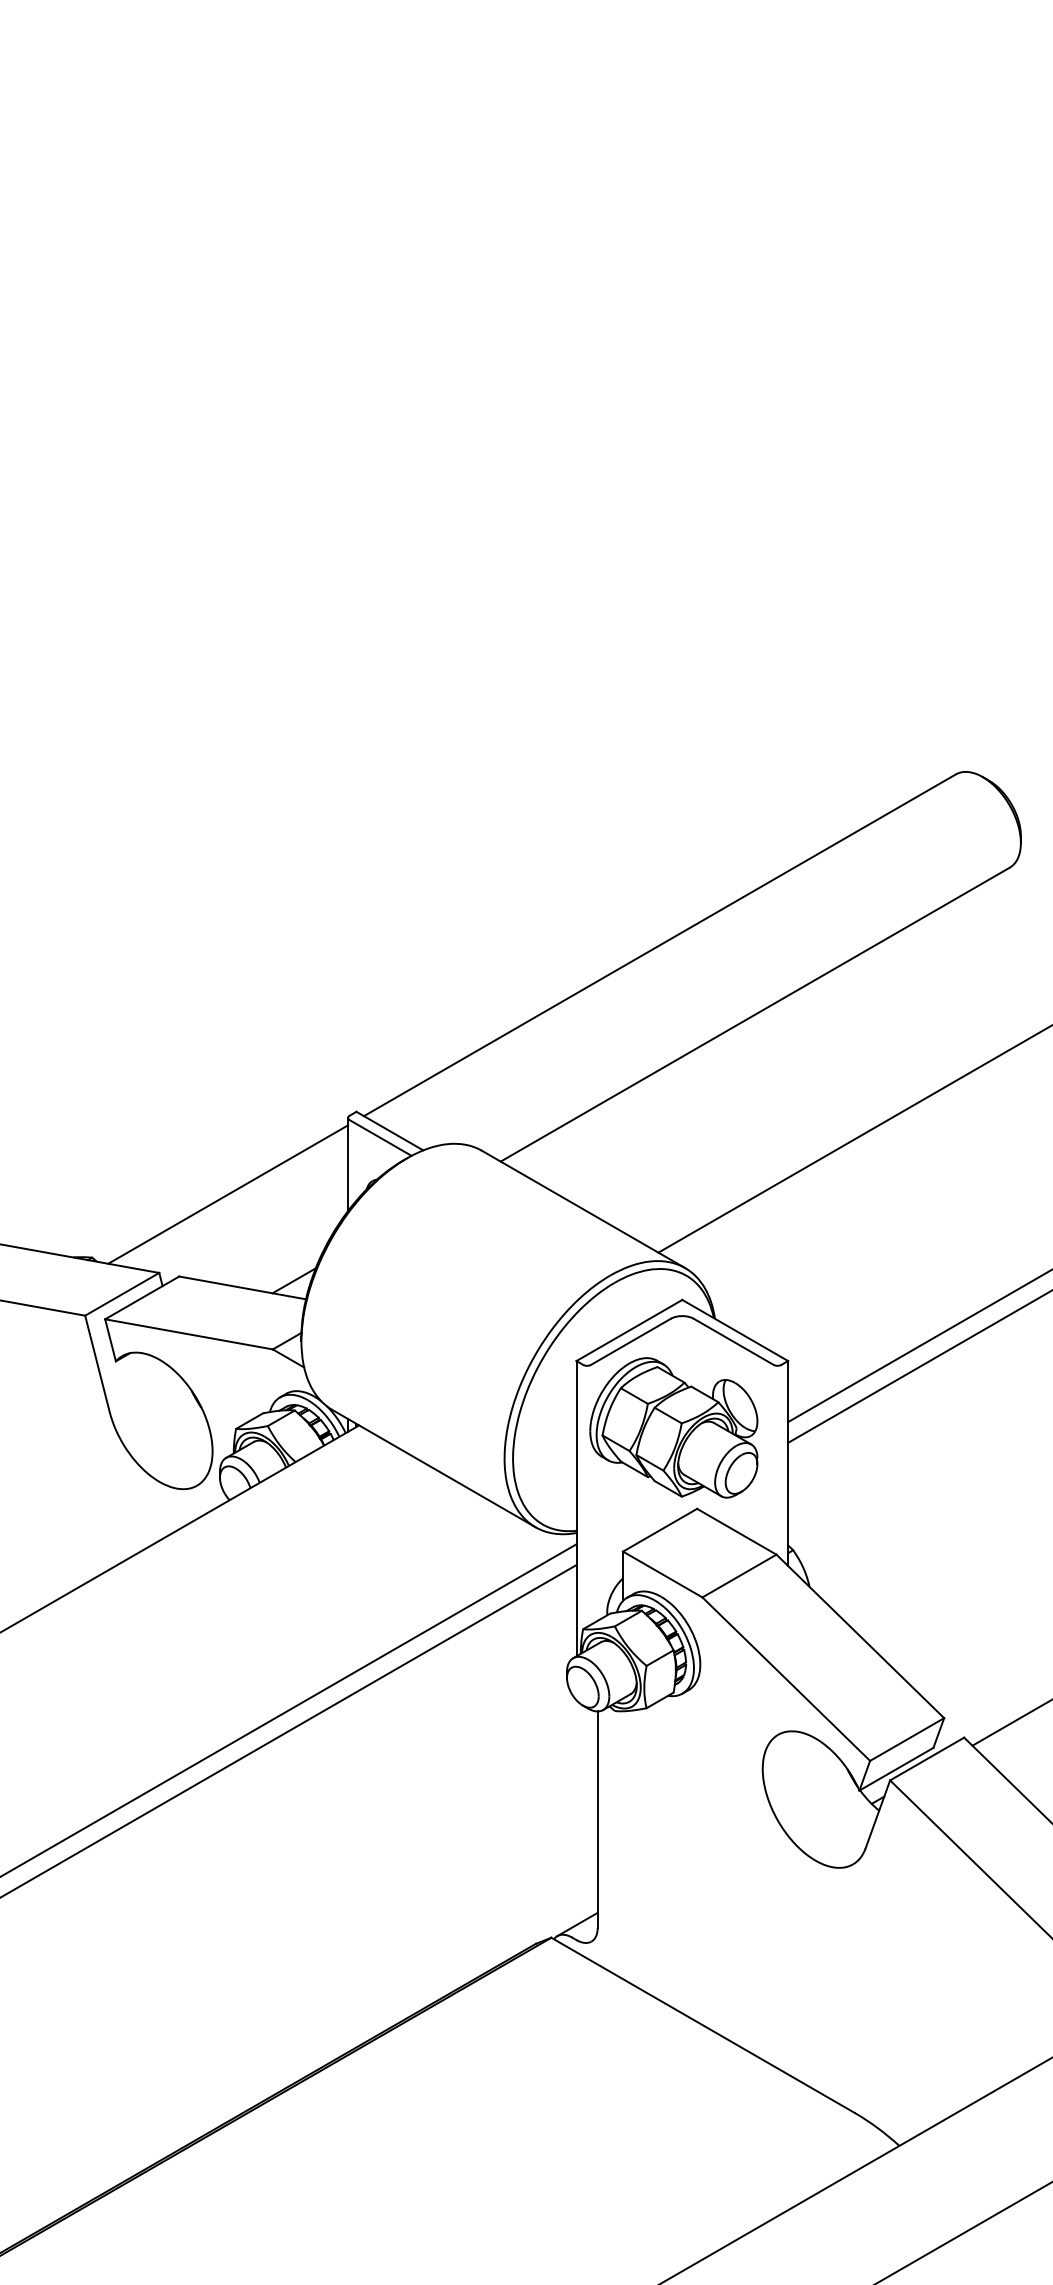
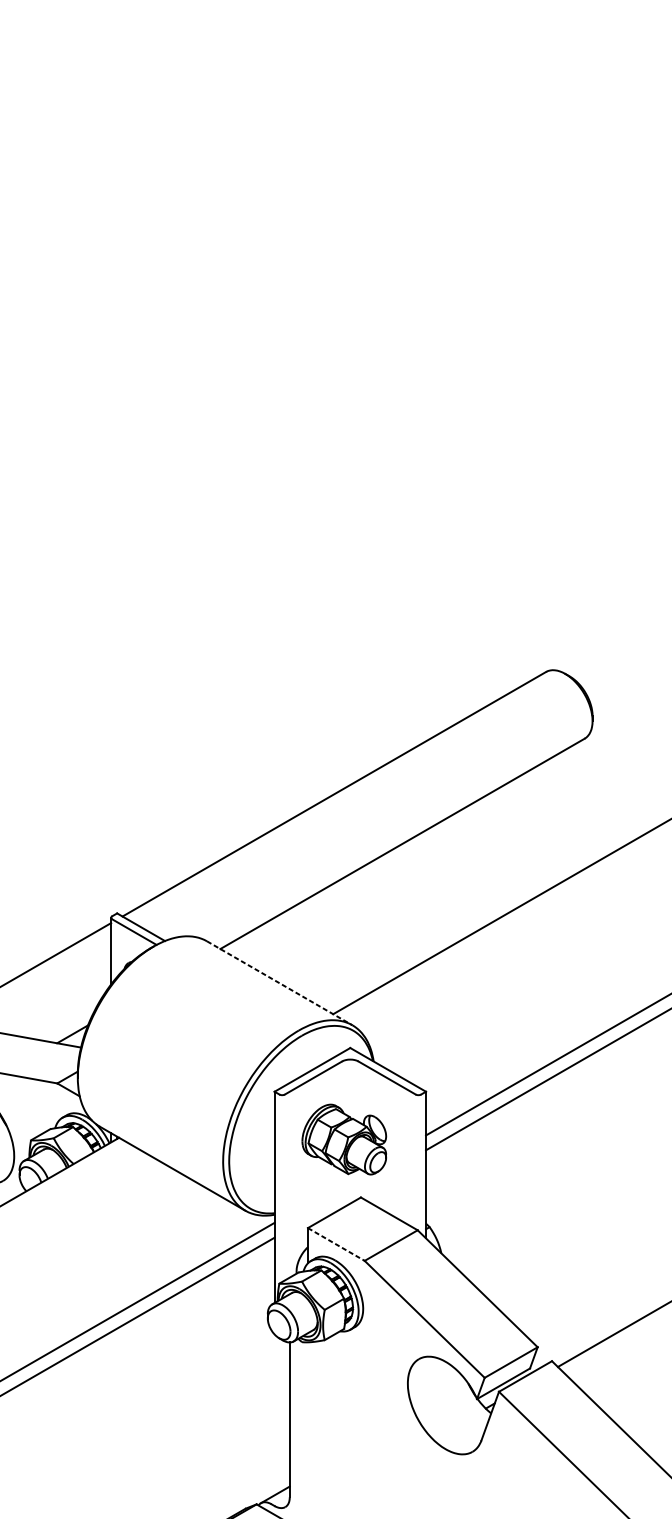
line: (584, 1209) -> (280, 983), solid -> dashed
part: (673, 1427) -> (344, 1139), size x0.7
line: (662, 1574) -> (336, 1244), solid -> dashed

